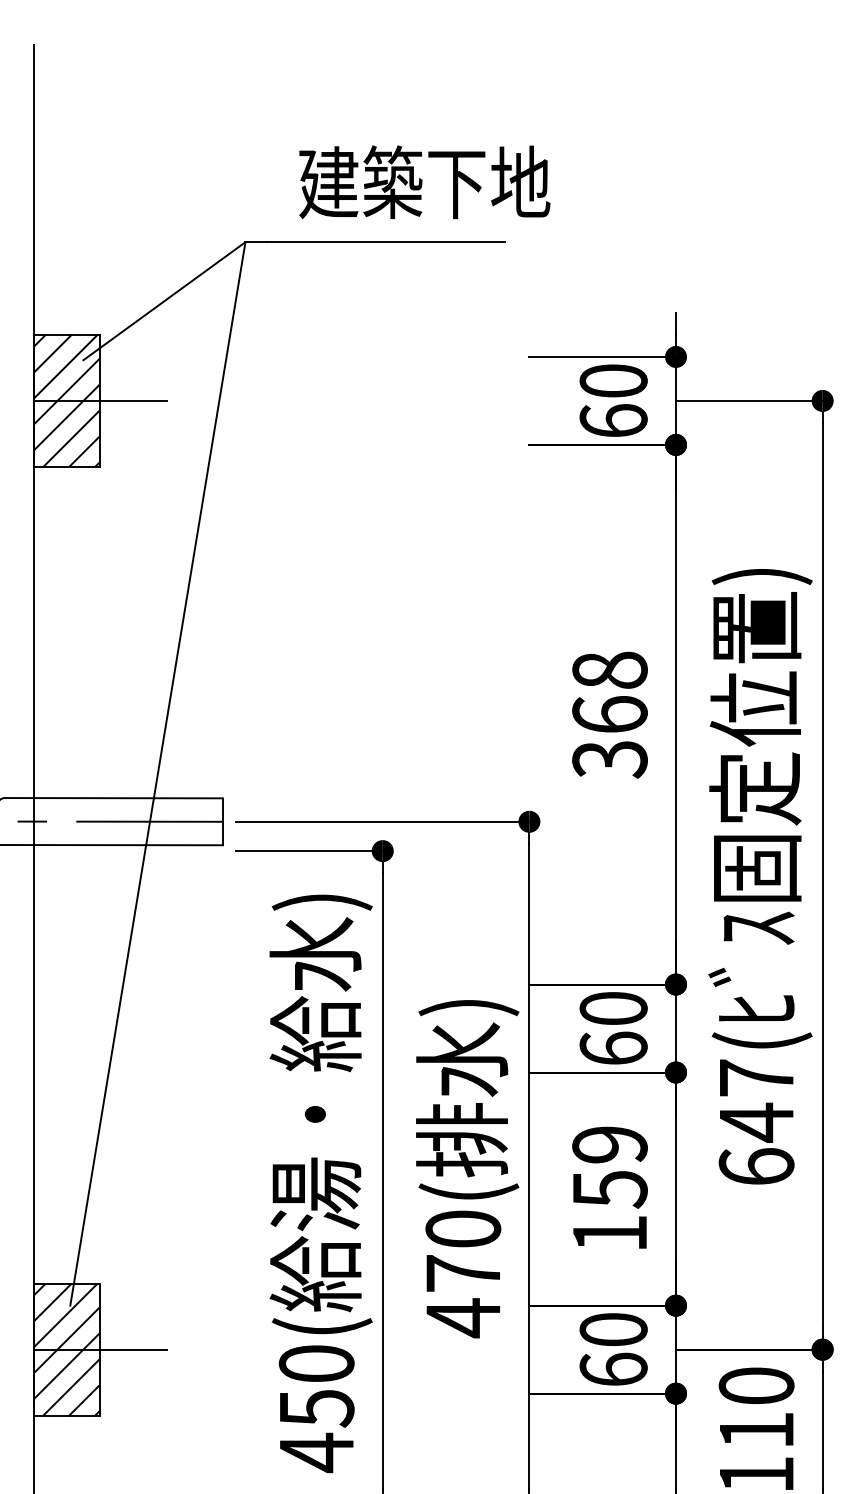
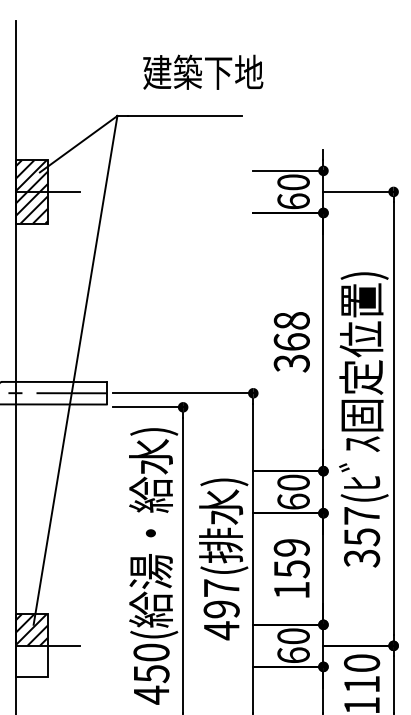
text: (425, 180) -> (203, 71), moved
text: (755, 1144) -> (361, 547), 647( -> 357(
text: (462, 1250) -> (221, 598), 470( -> 497(
hatch: (65, 1382) -> (31, 661), removed

